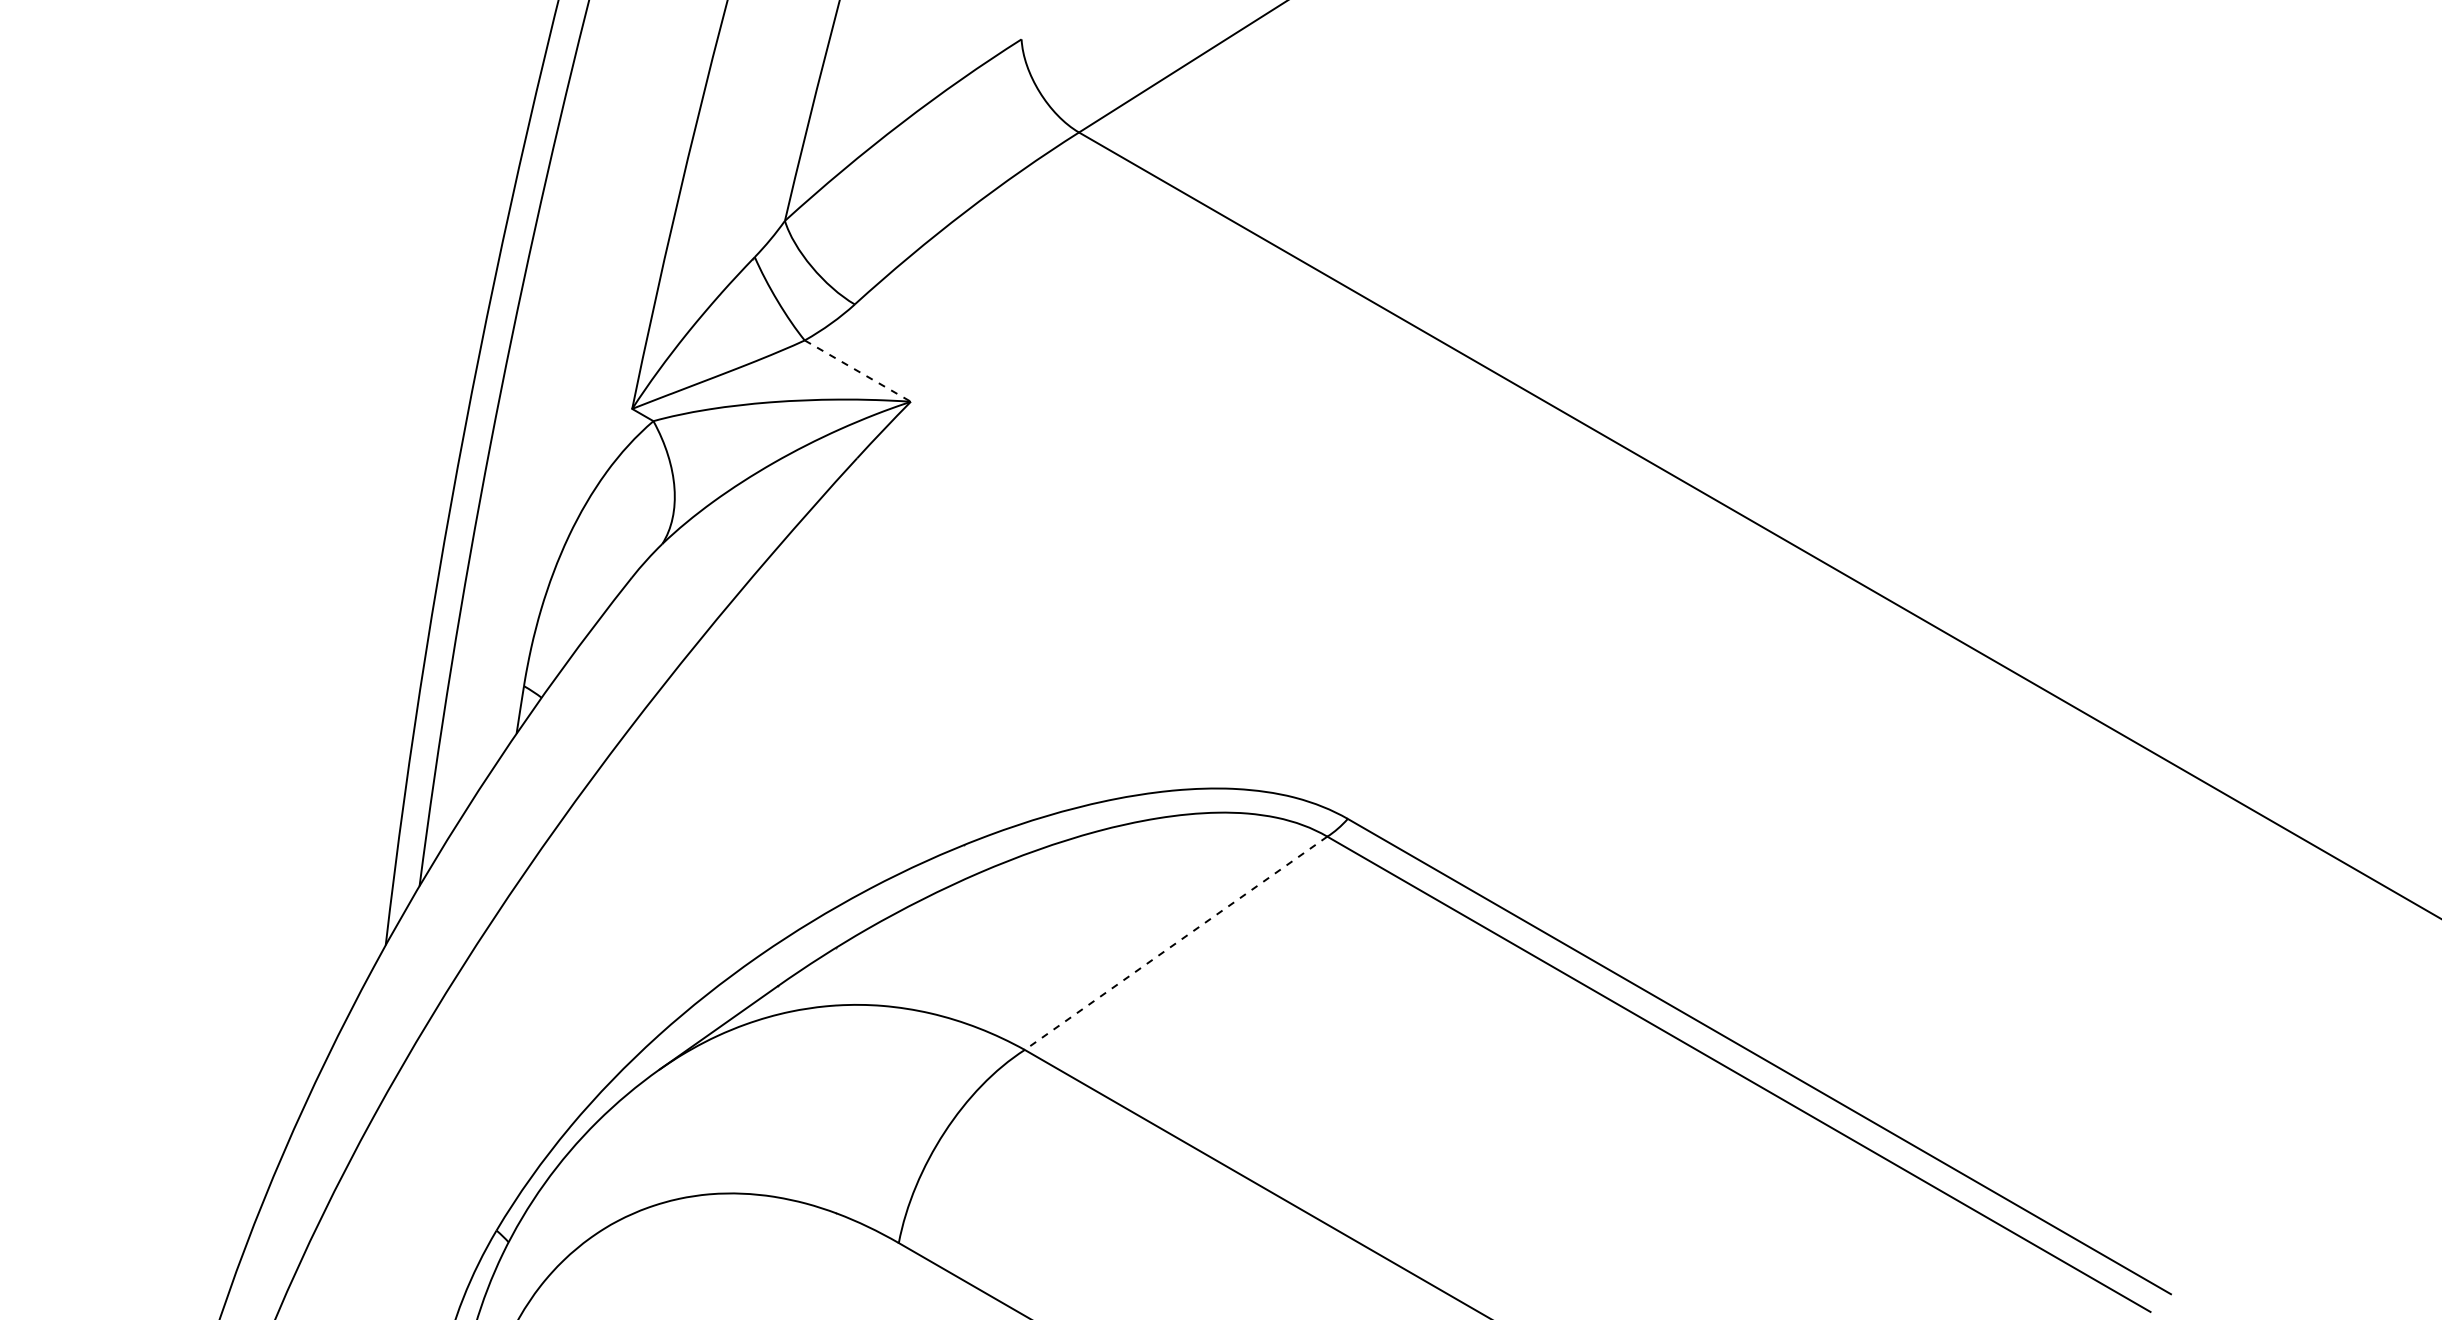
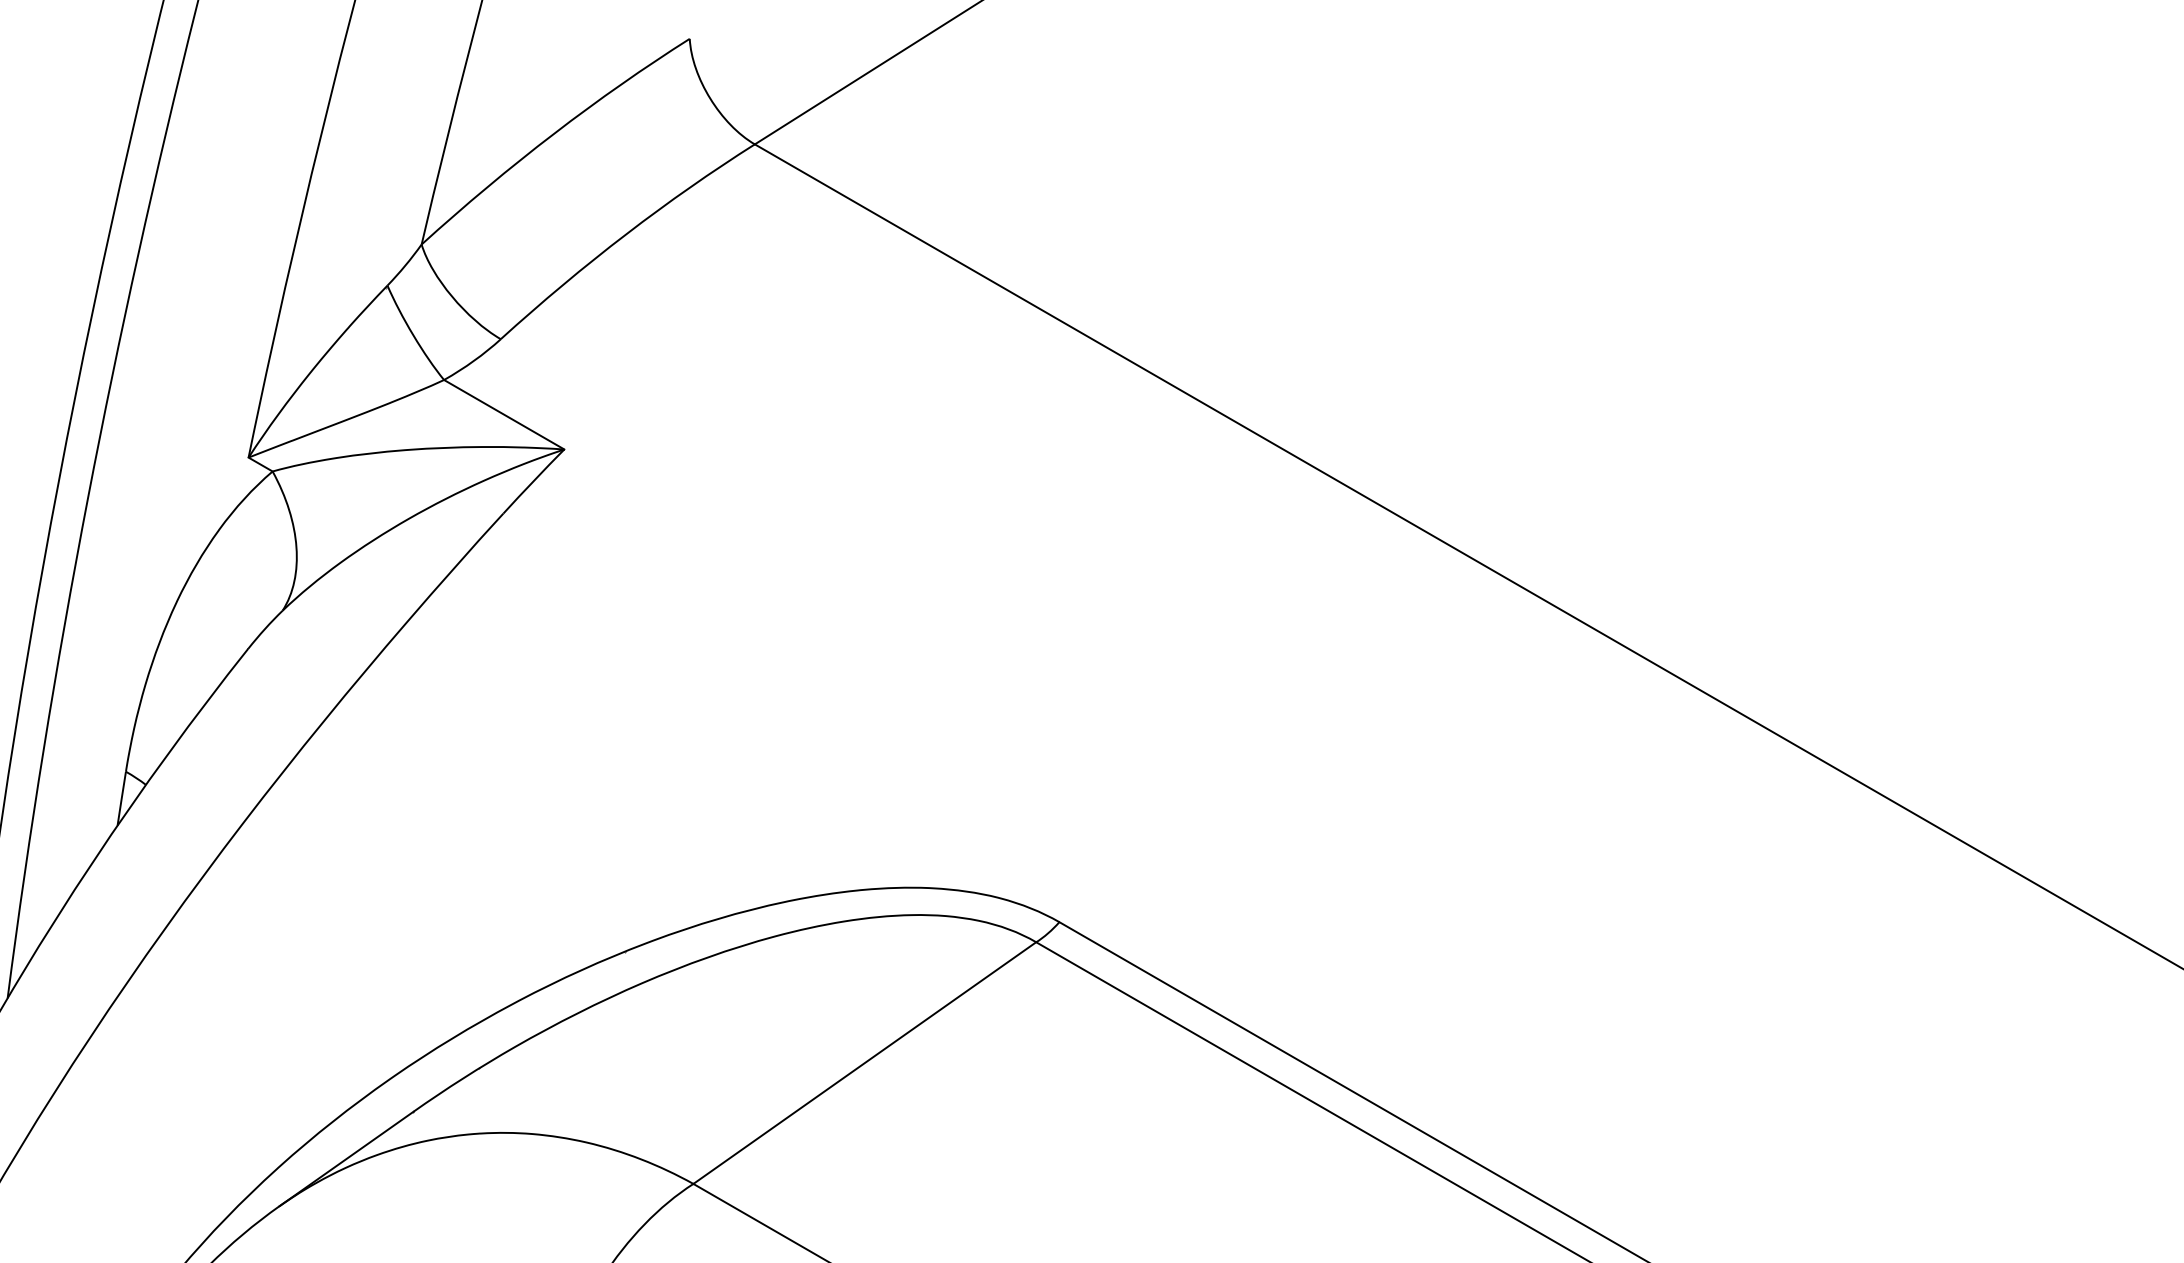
line: (858, 371) -> (504, 415), dashed -> solid
line: (1175, 943) -> (864, 1063), dashed -> solid

